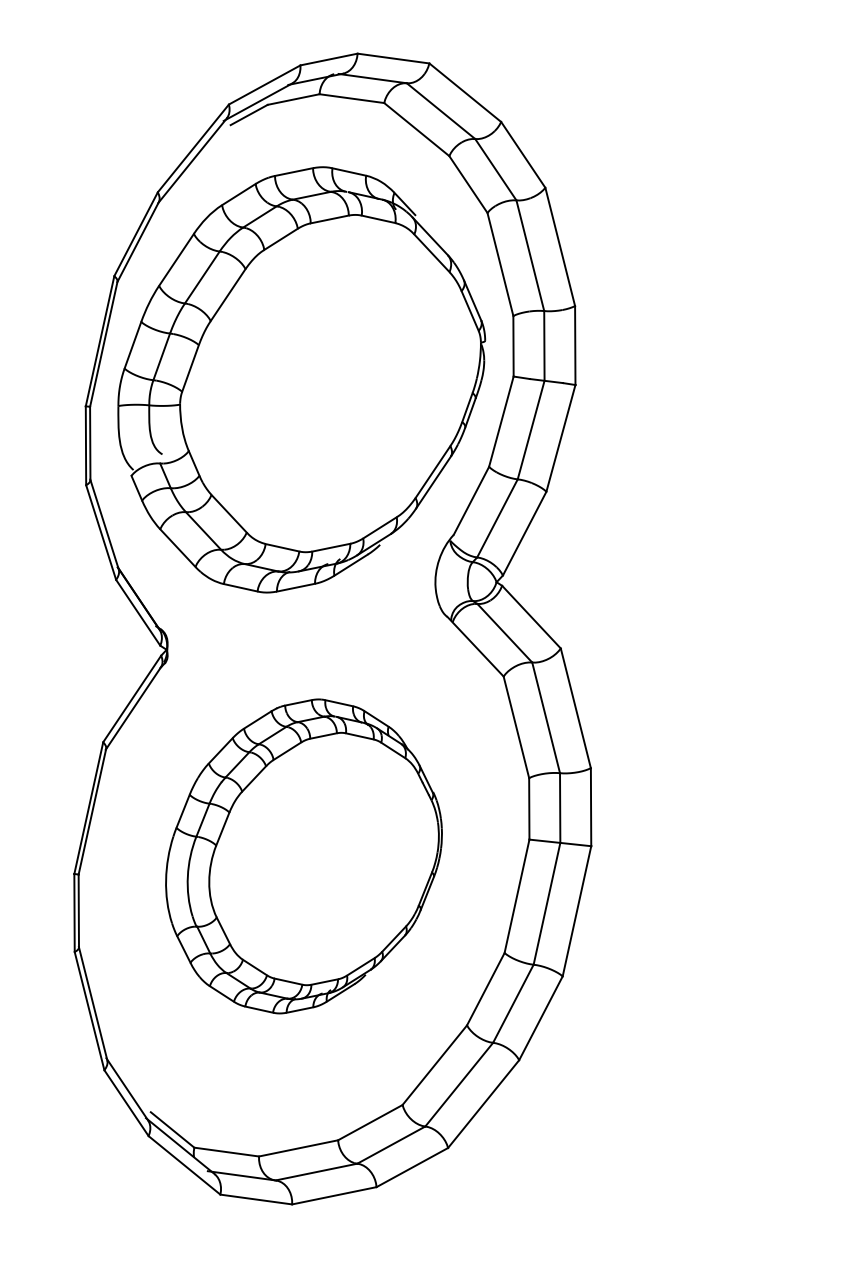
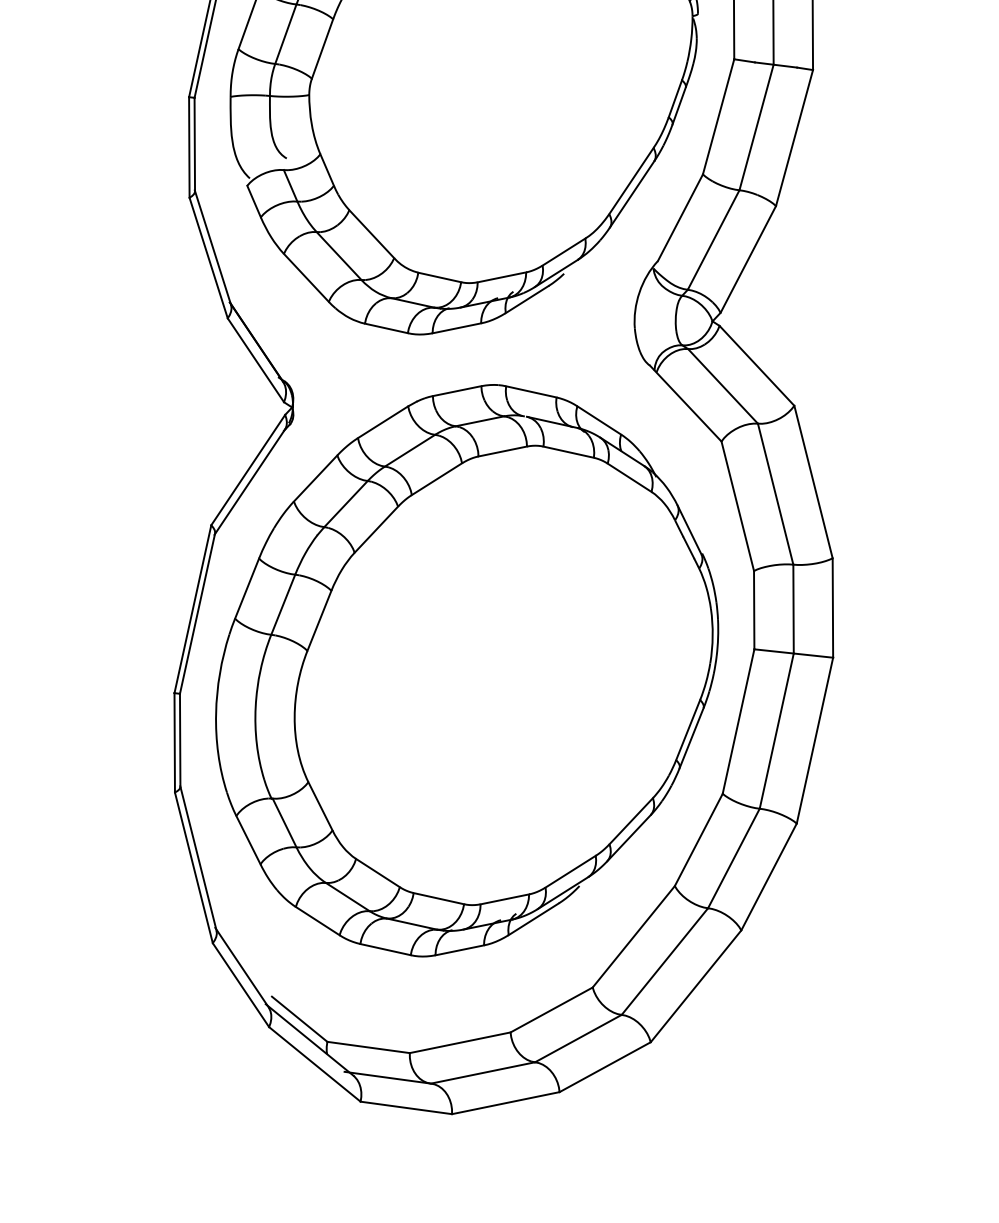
part: (303, 856) -> (466, 670), size x1.43

